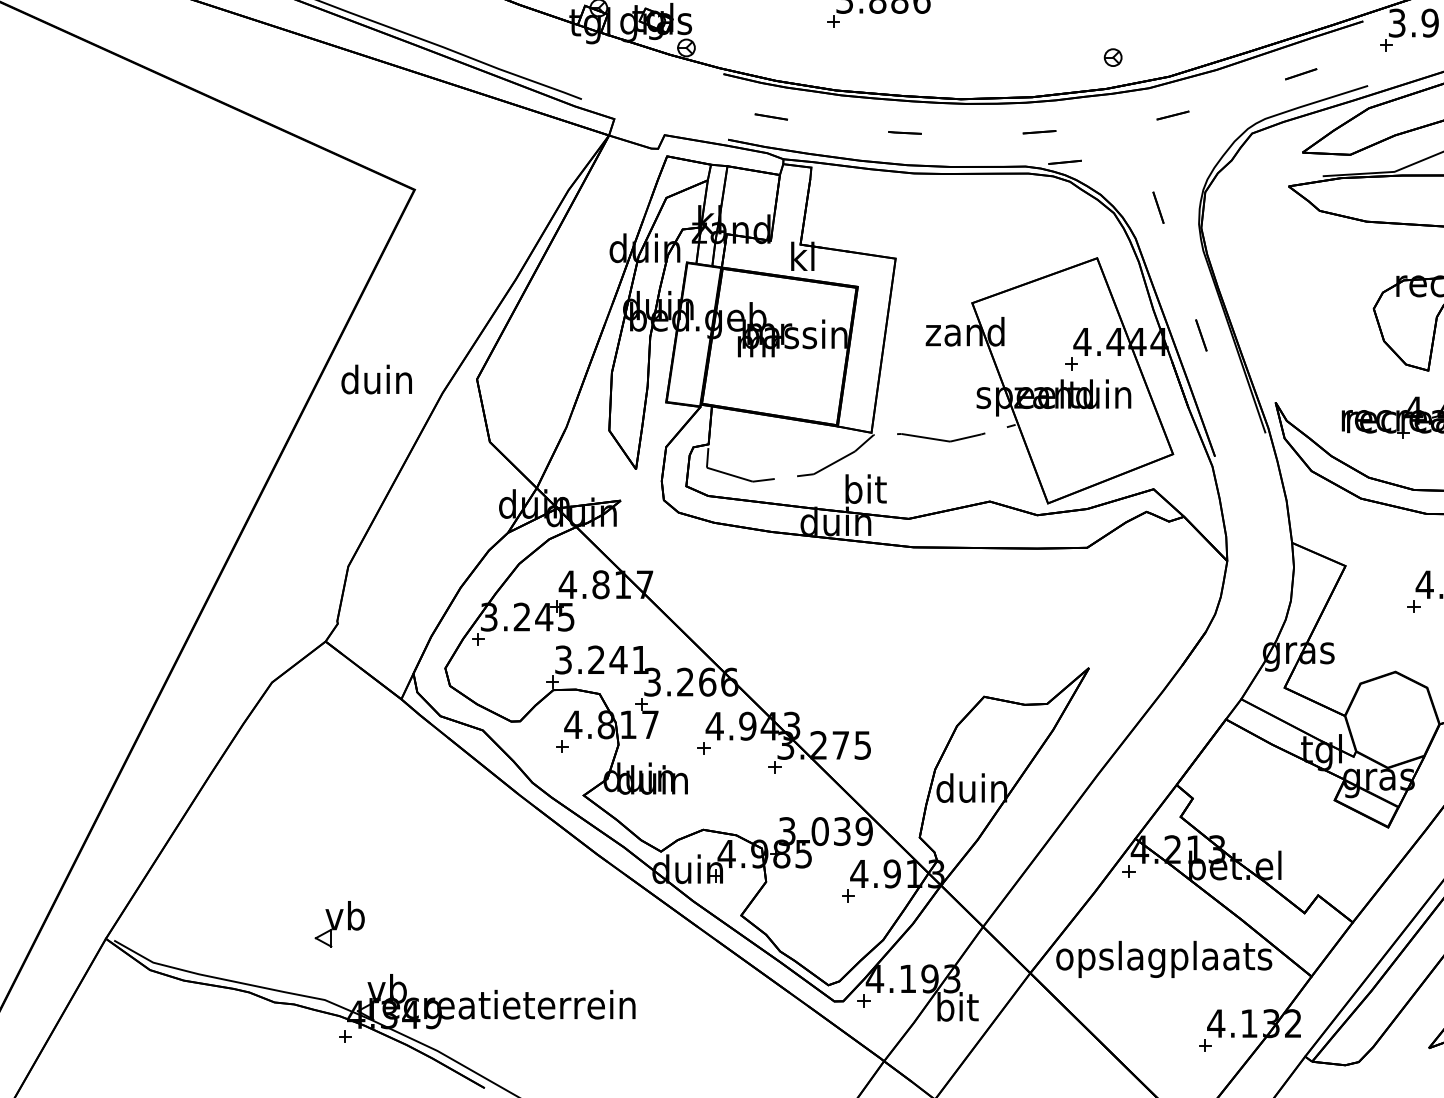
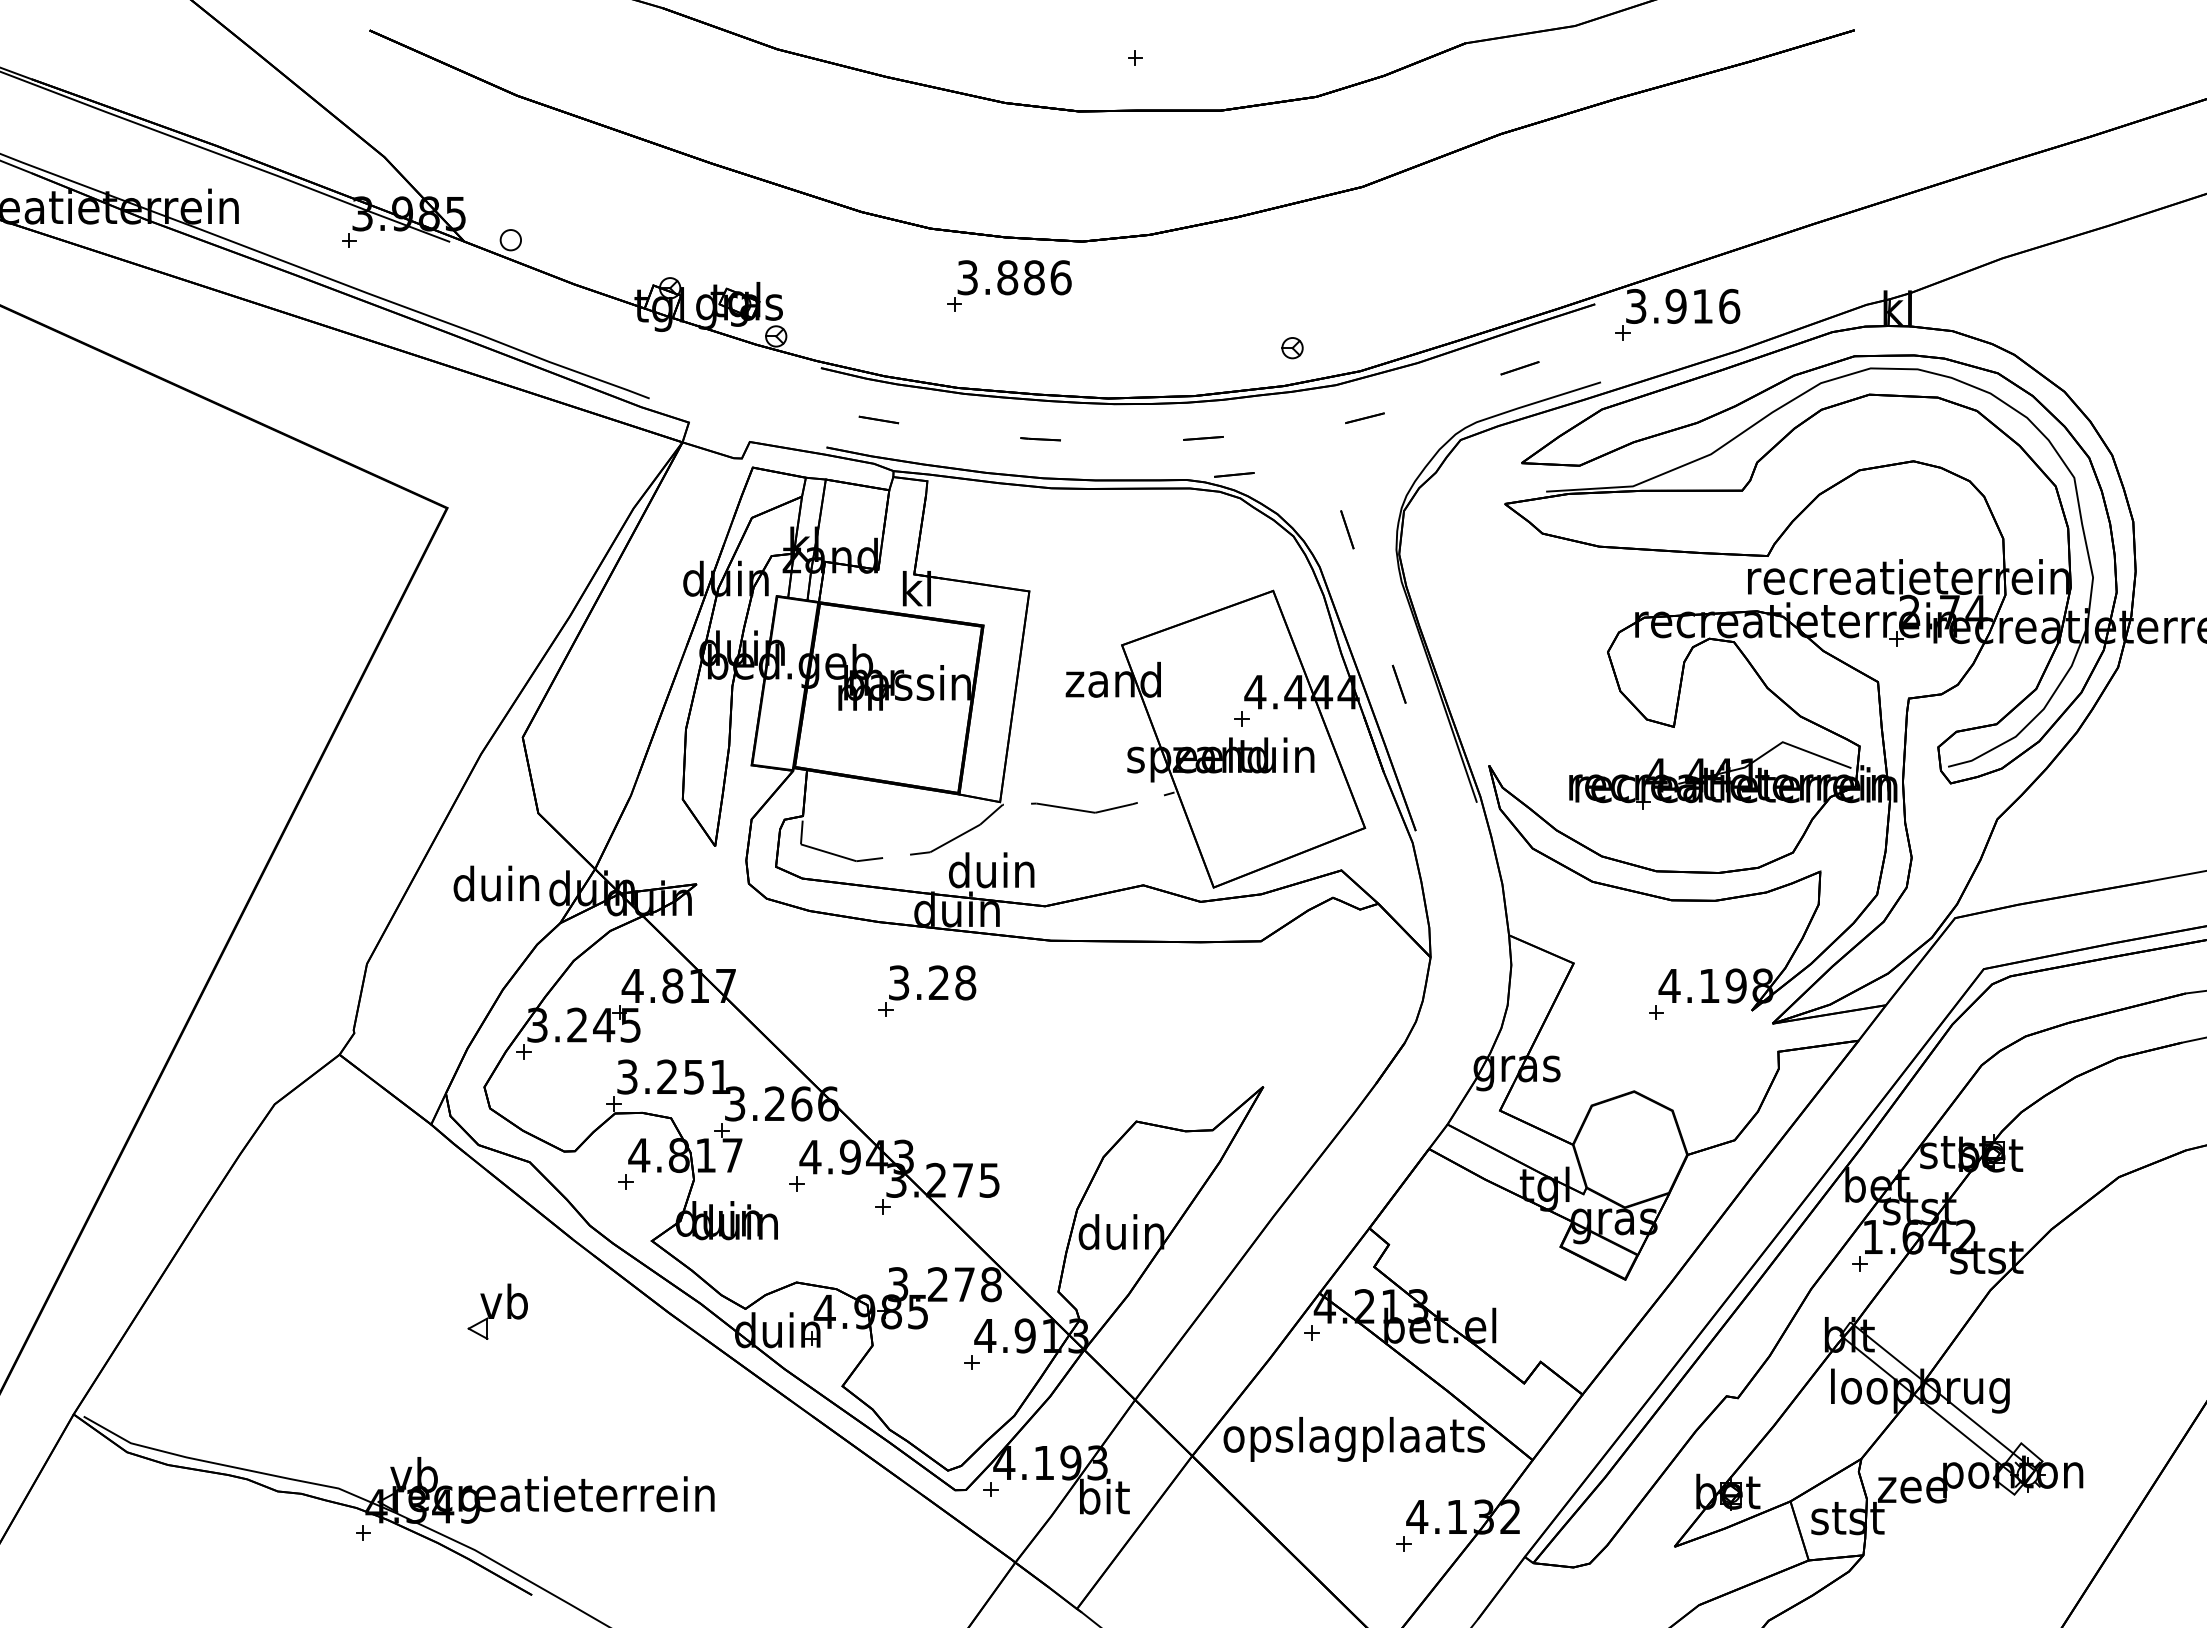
text: (376, 379) -> (496, 883), moved
text: (864, 489) -> (991, 870), bit -> duin
part: (811, 588) -> (927, 990), added
text: (618, 660) -> (693, 1077), 3.241 -> 3.251
text: (842, 831) -> (964, 1284), 3.039 -> 3.278
part: (339, 923) -> (497, 1311), moved

